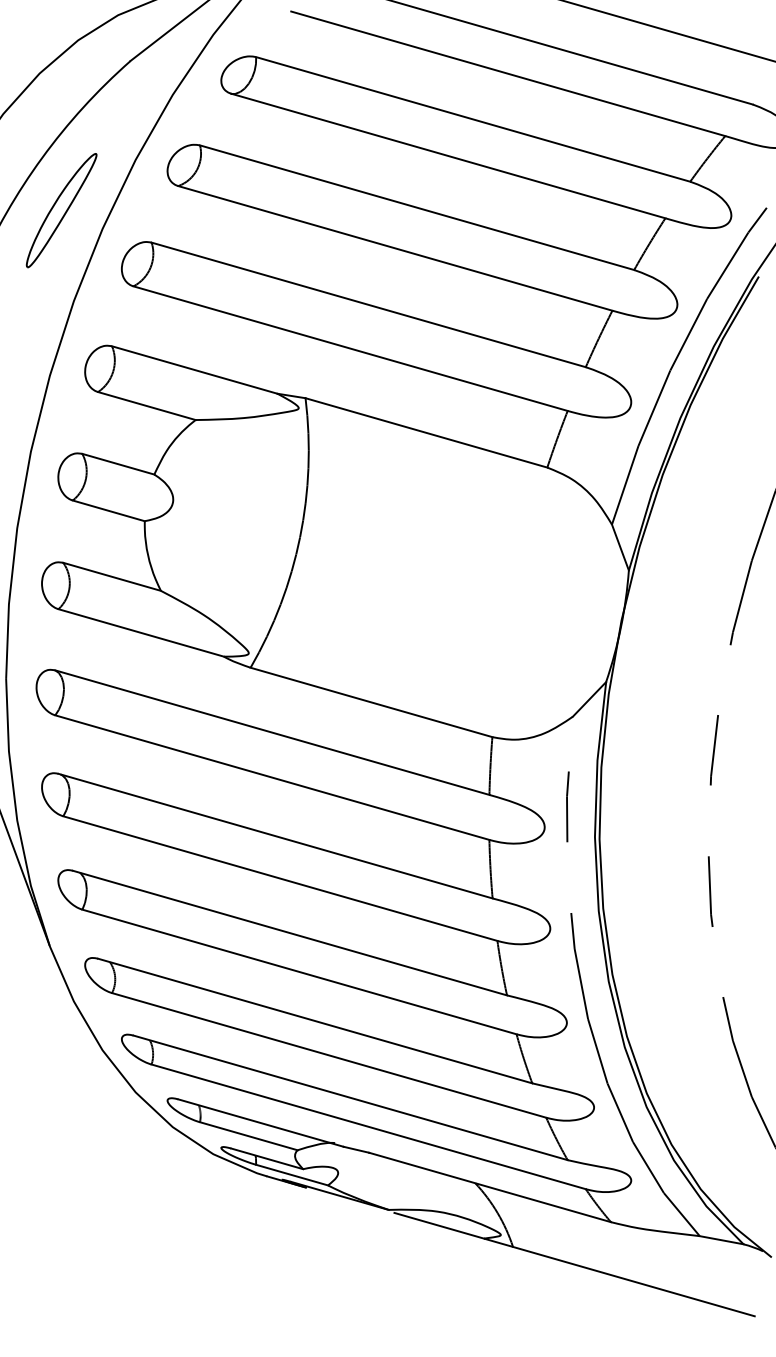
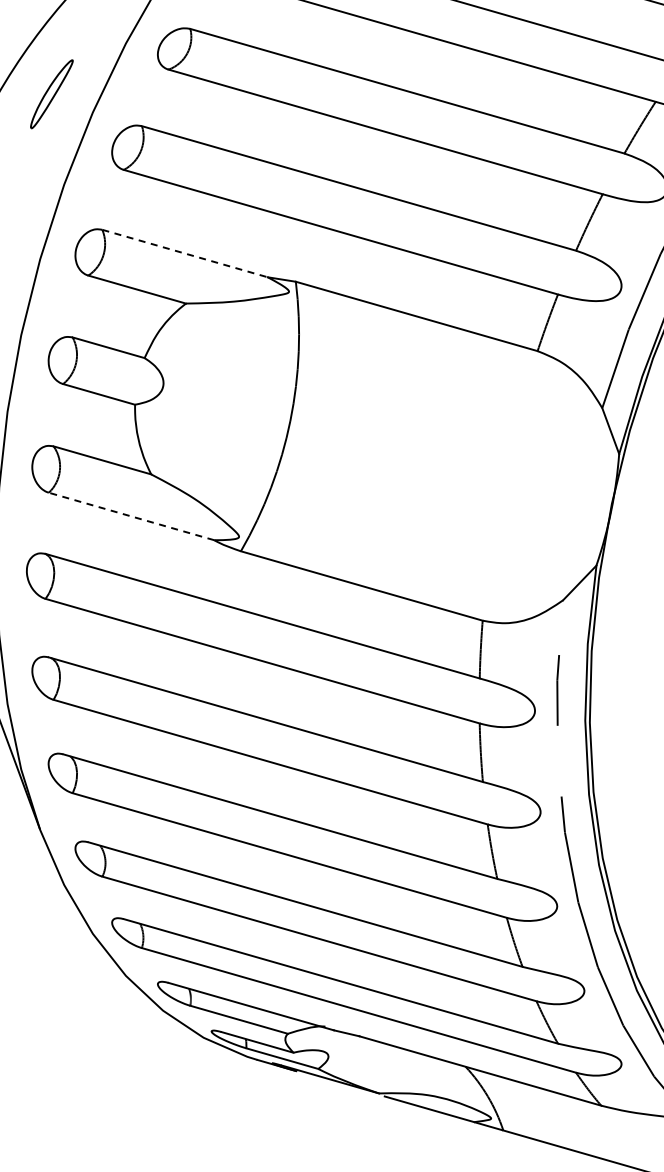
part: (61, 210) -> (51, 94), size x0.6
line: (195, 370) -> (185, 254), solid -> dashed
line: (140, 632) -> (130, 516), solid -> dashed

